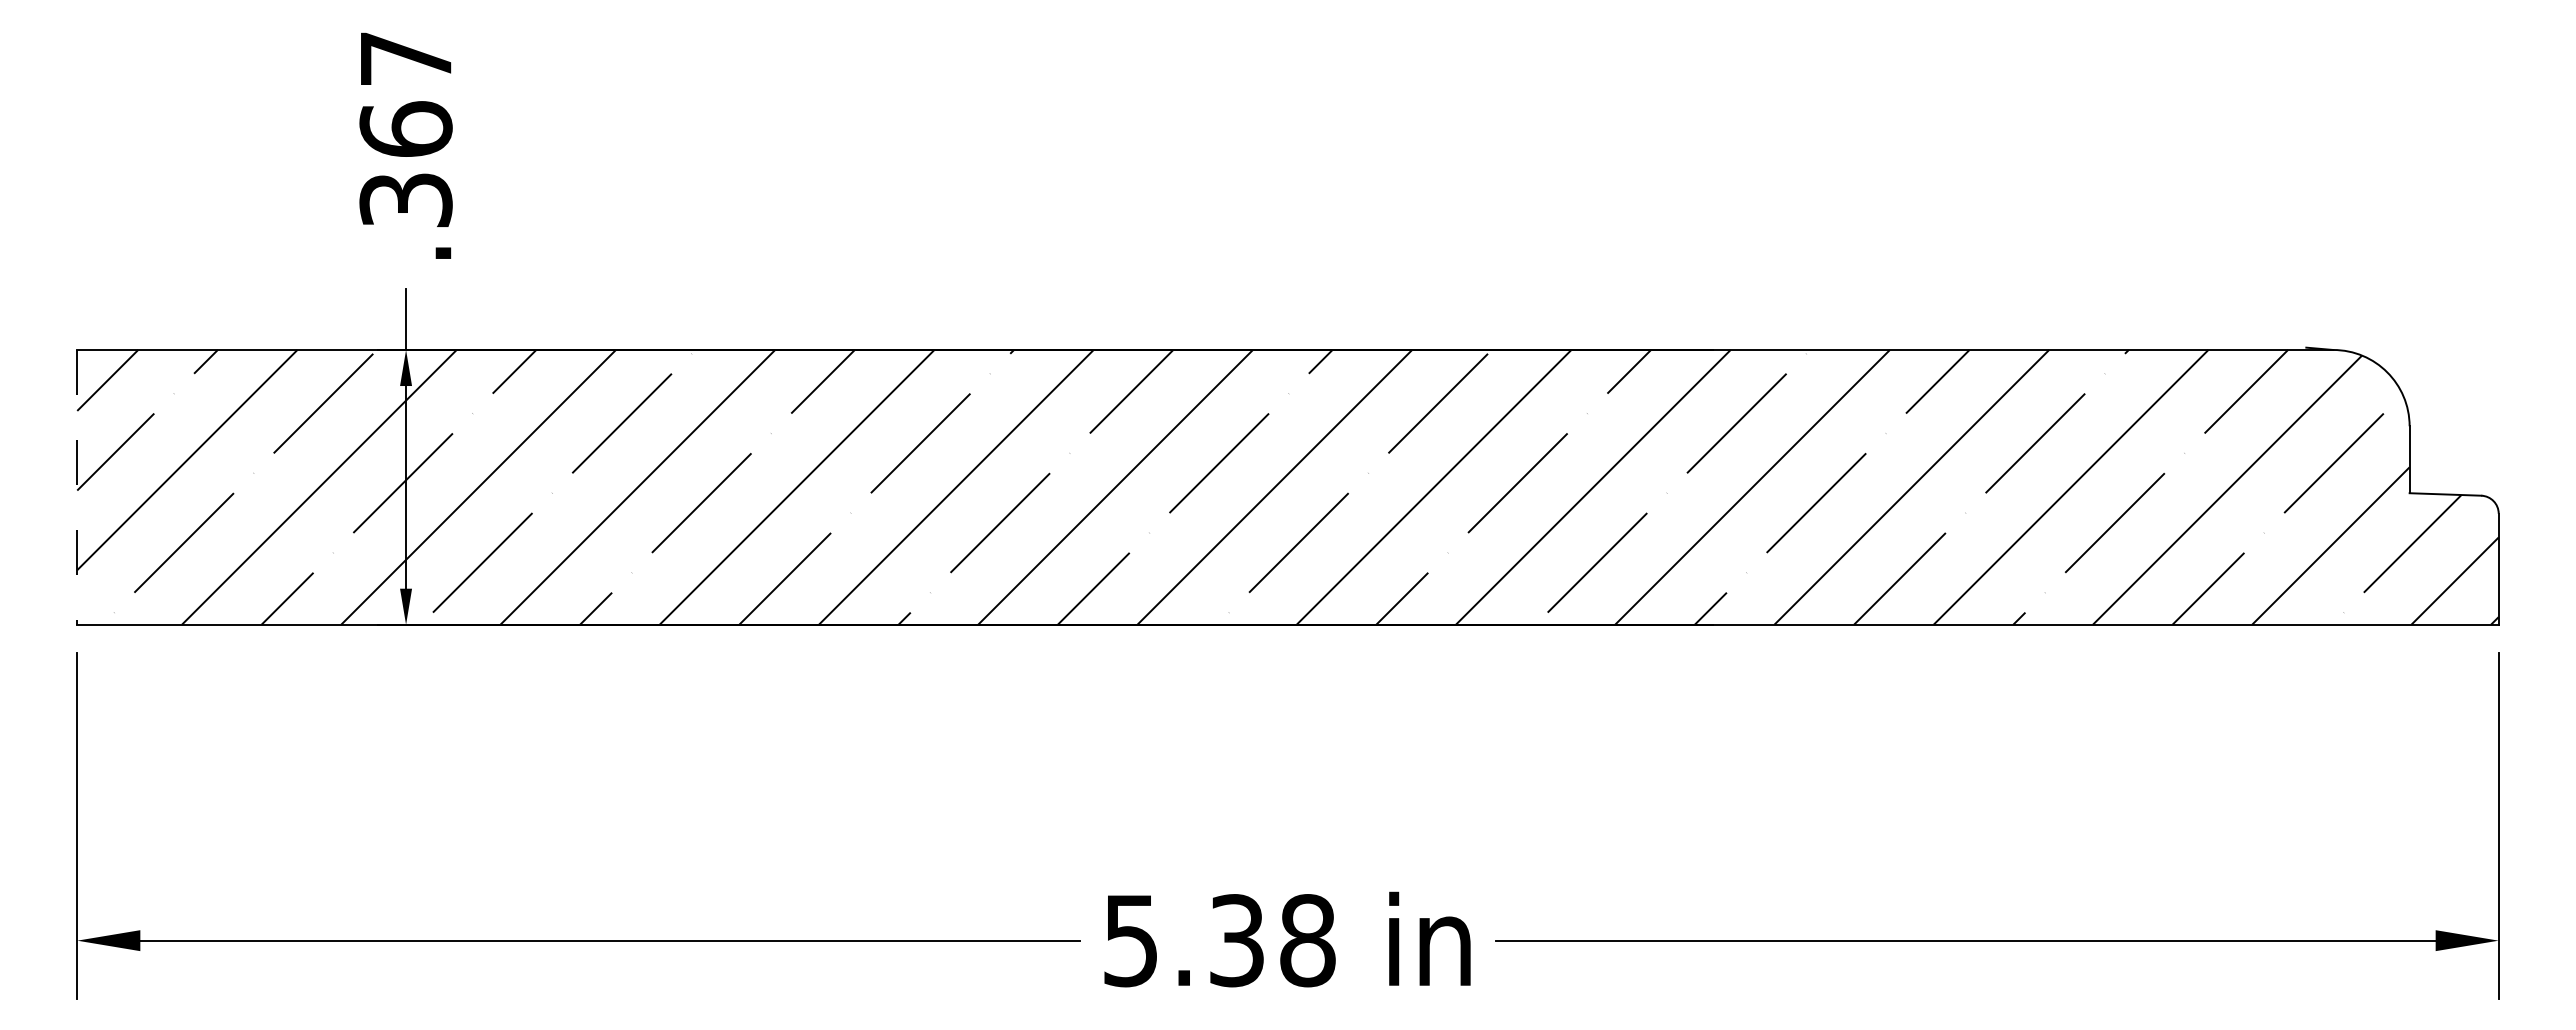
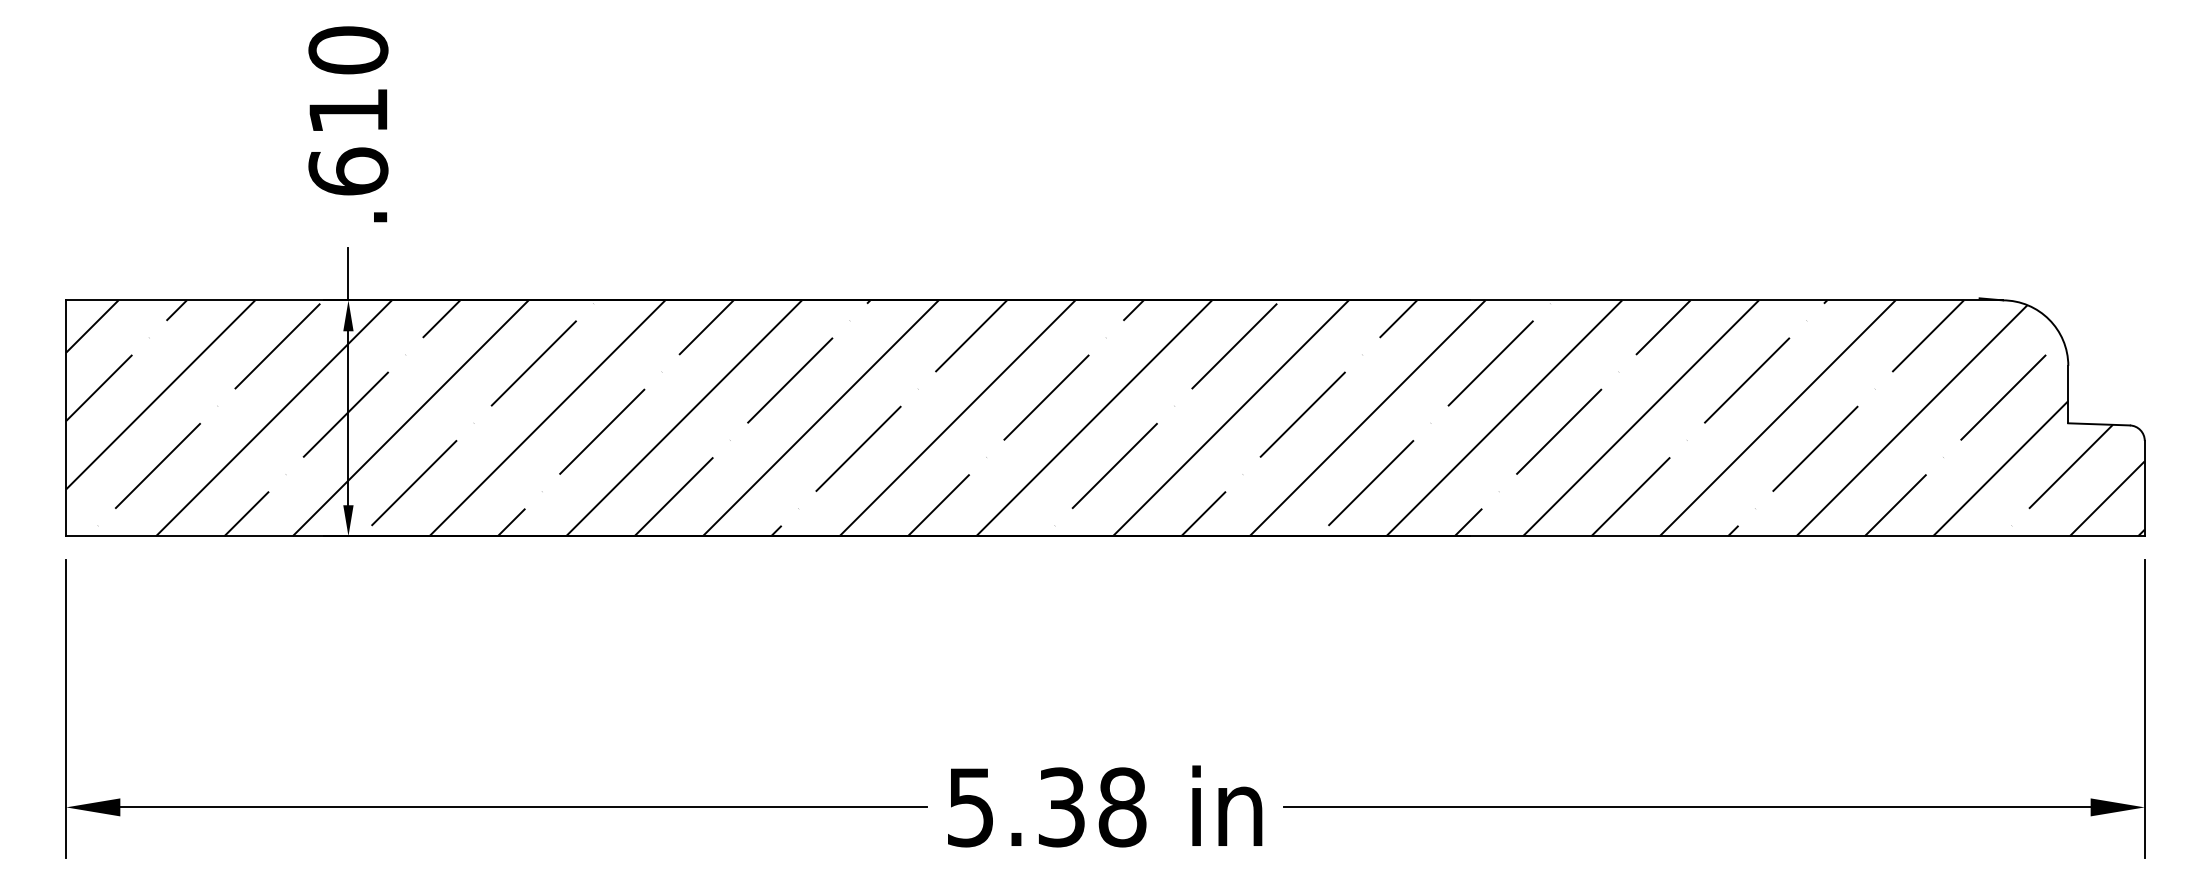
text: (405, 128) -> (347, 110), .367 -> .610
line: (77, 487) -> (66, 418), dashed -> solid

